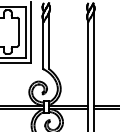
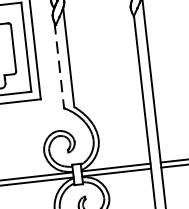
line: (43, 44) -> (59, 65), solid -> dashed

